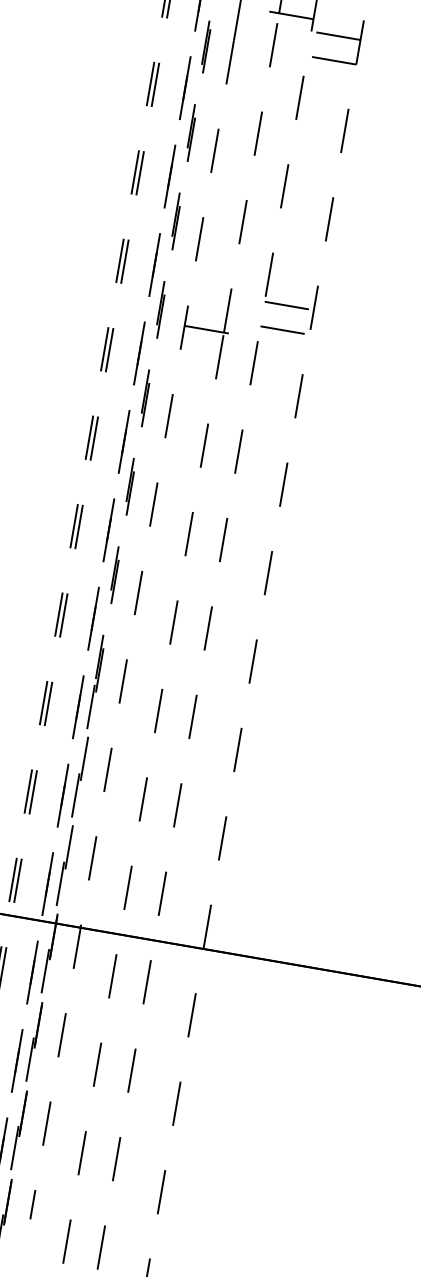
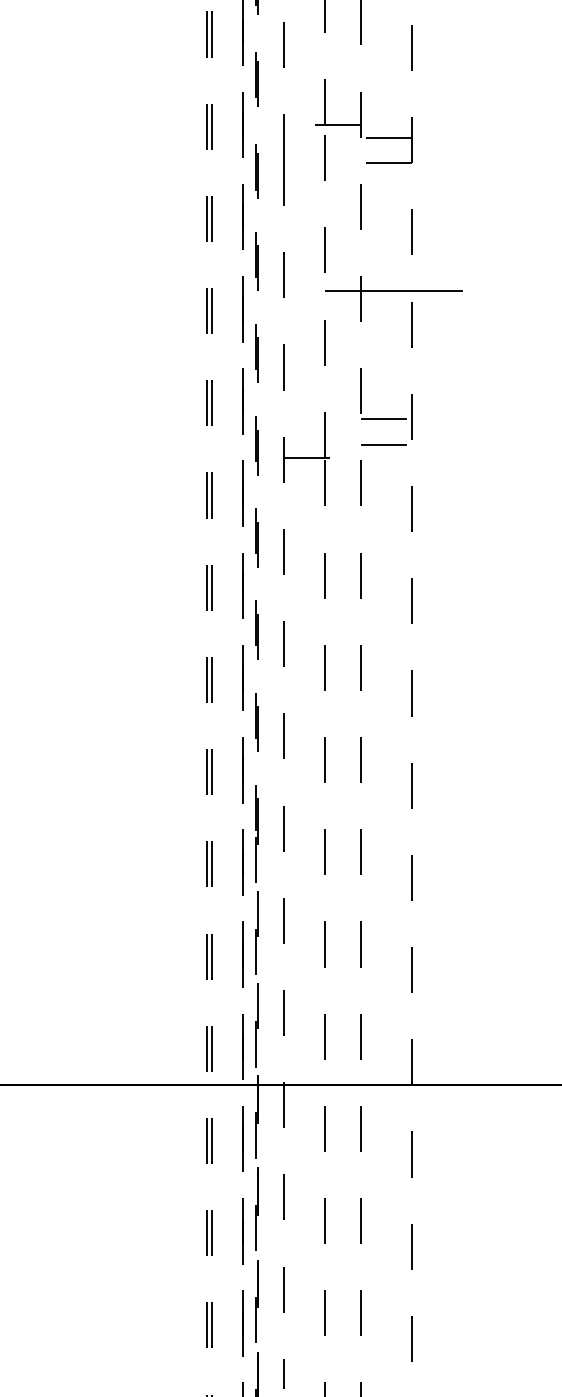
line: (310, 183) -> (386, 291), added

